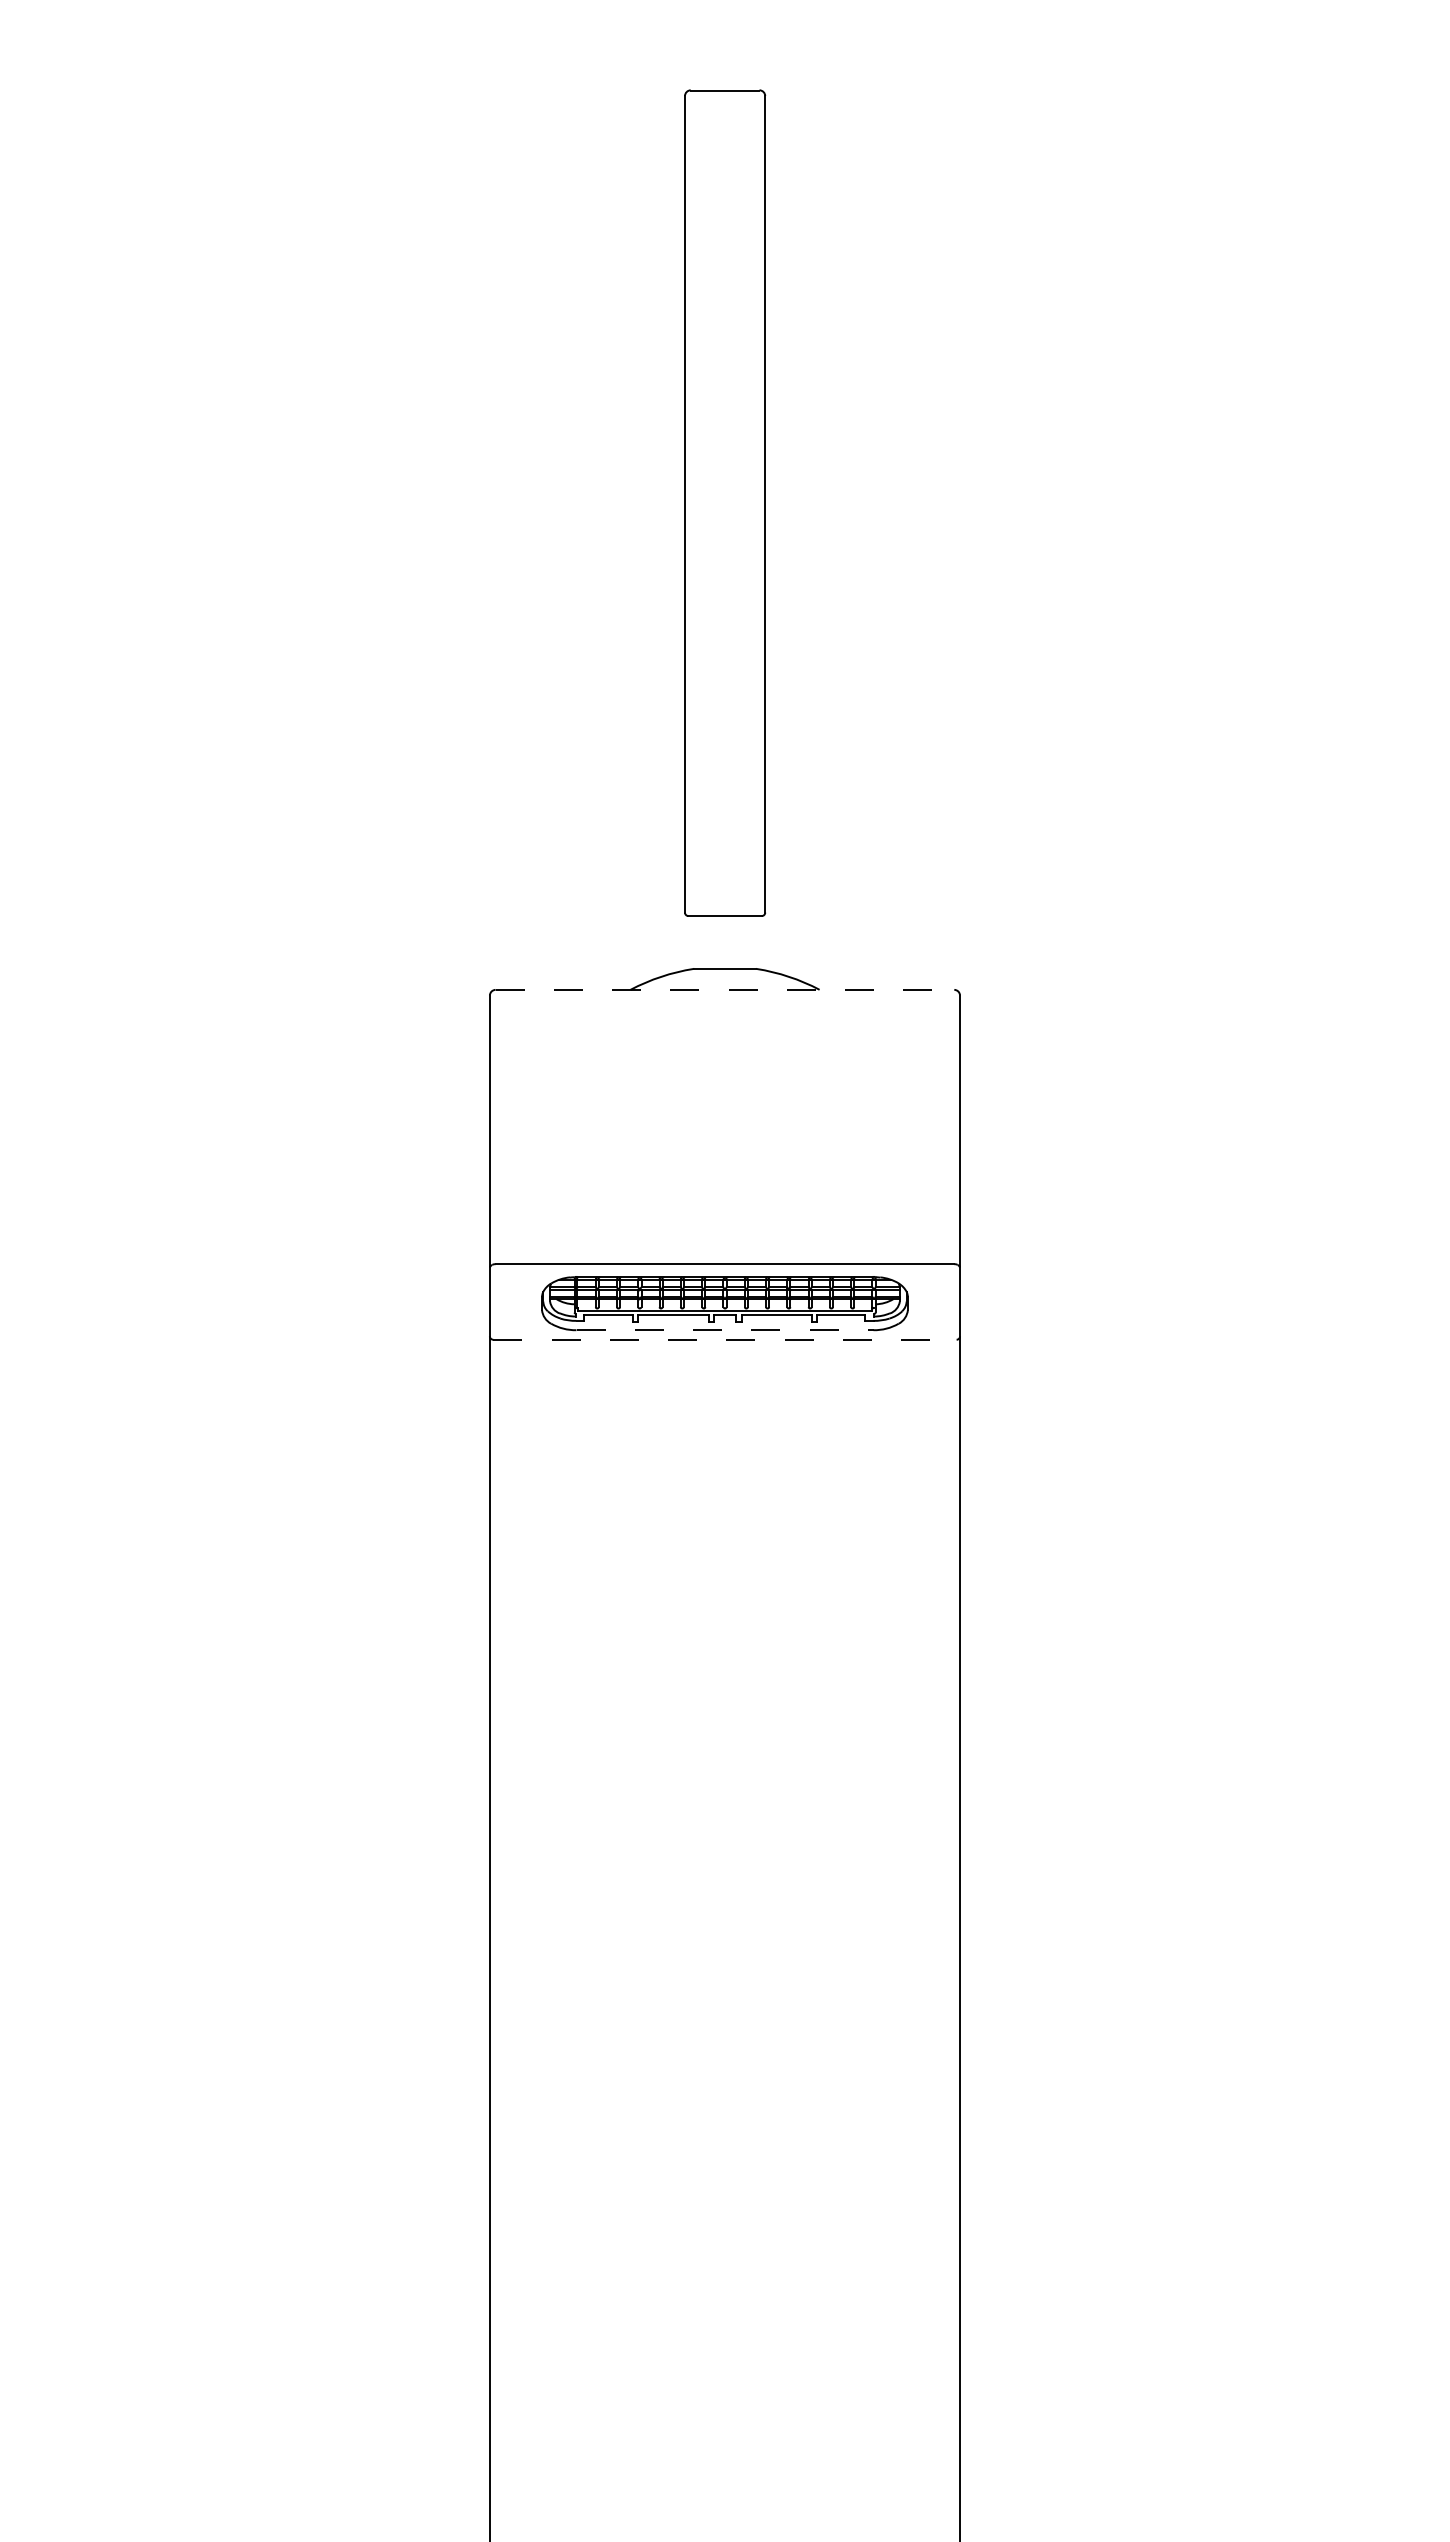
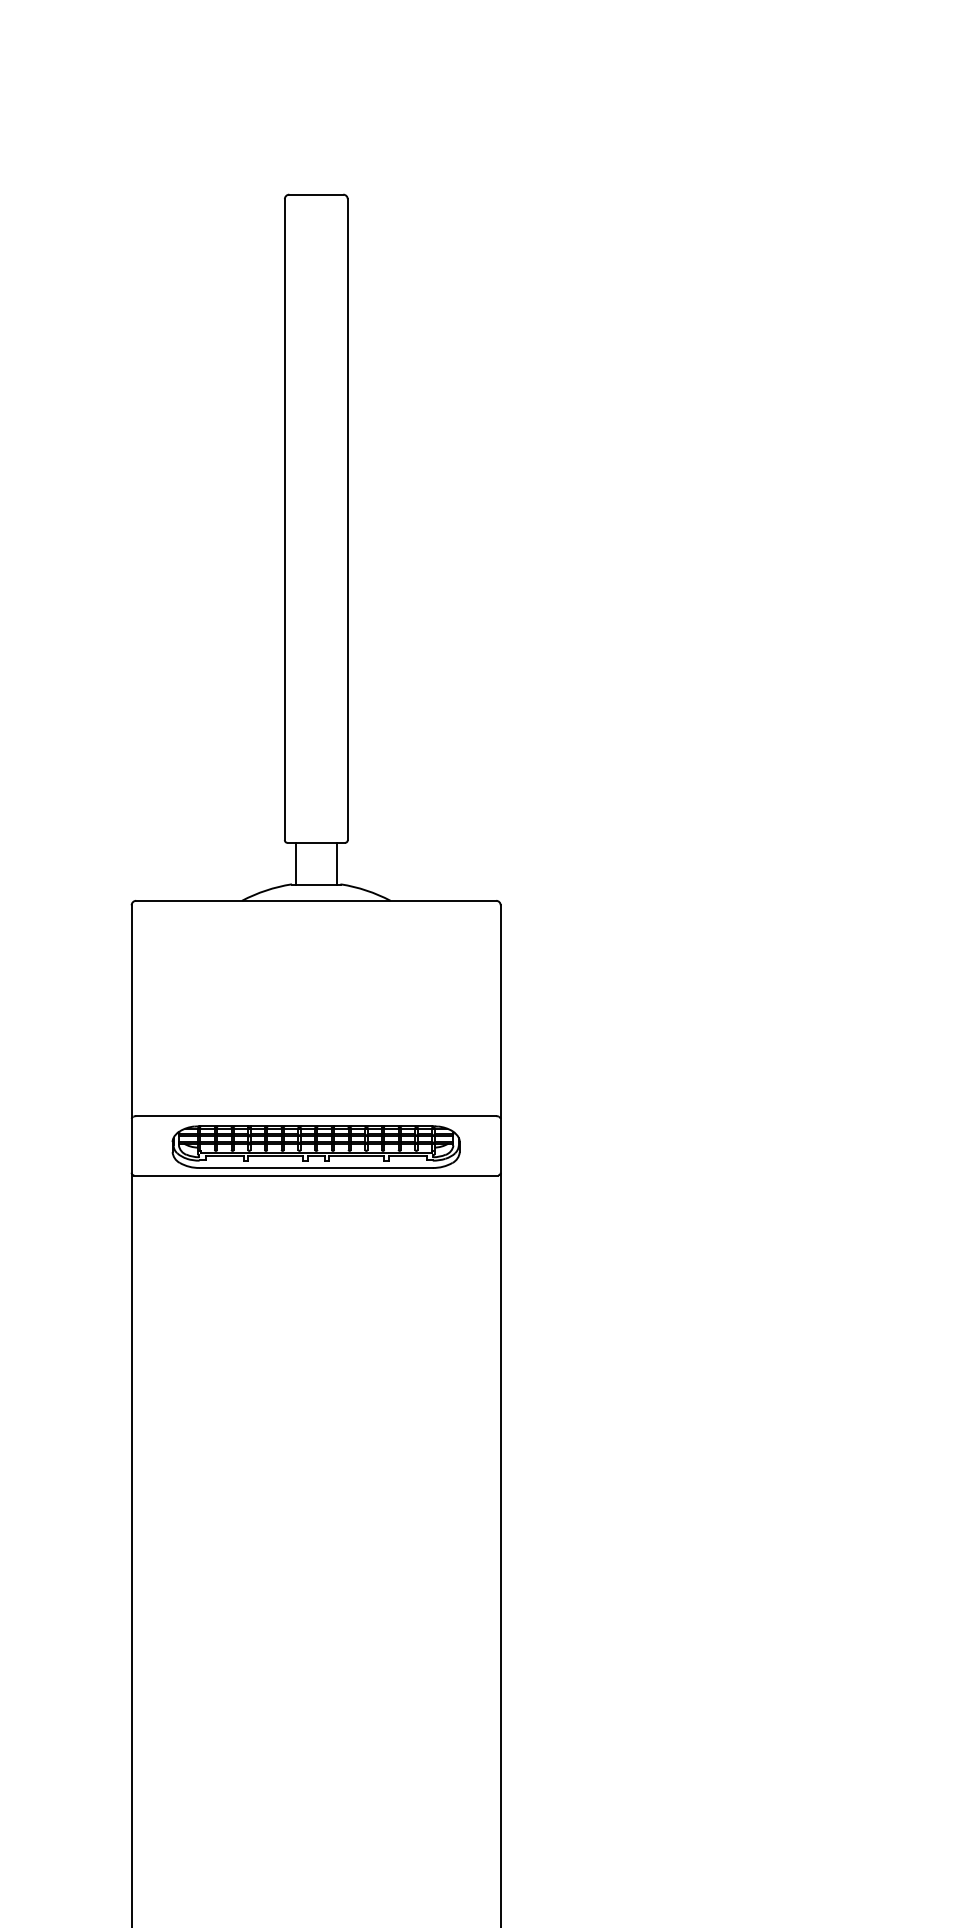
line: (698, 942) -> (295, 863), added
line: (751, 942) -> (337, 863), added
line: (725, 989) -> (316, 900), dashed -> solid
line: (725, 1330) -> (316, 1168), dashed -> solid
line: (724, 1339) -> (315, 1175), dashed -> solid

